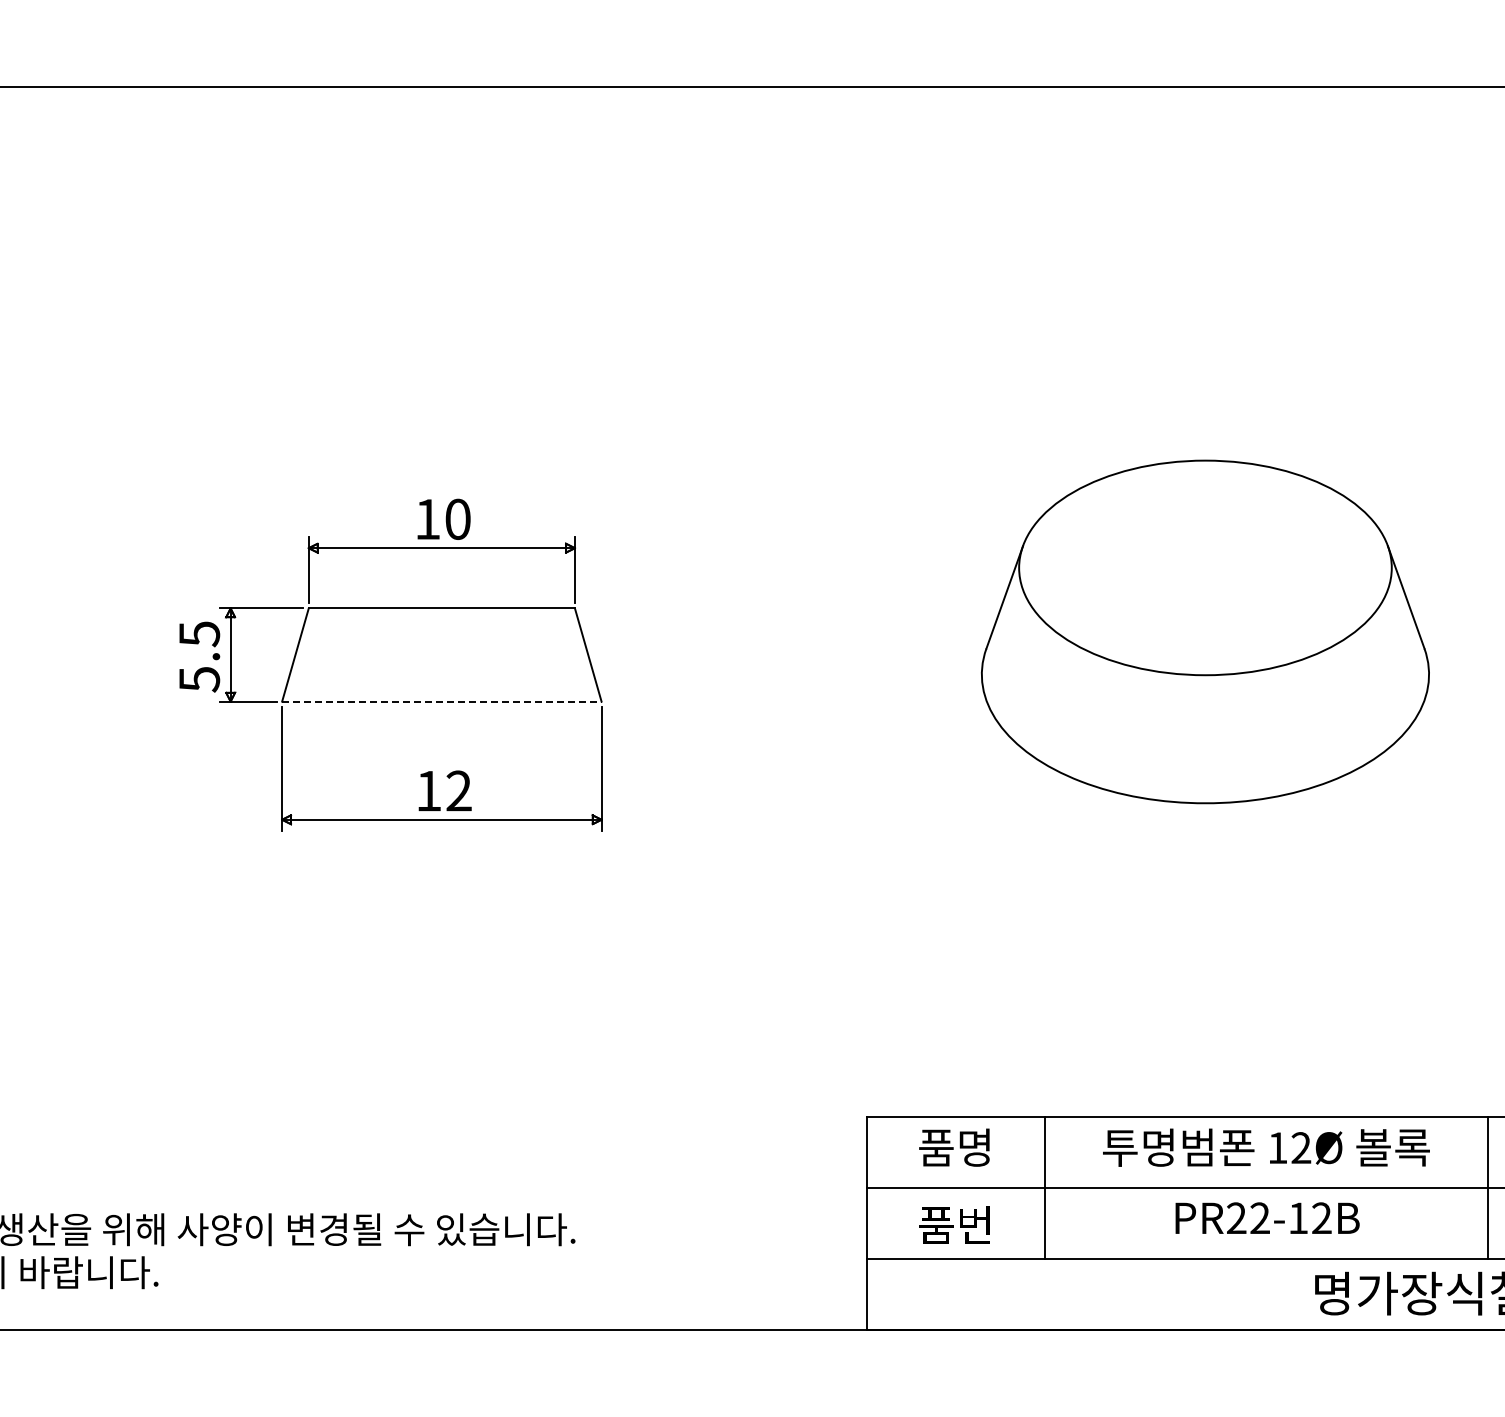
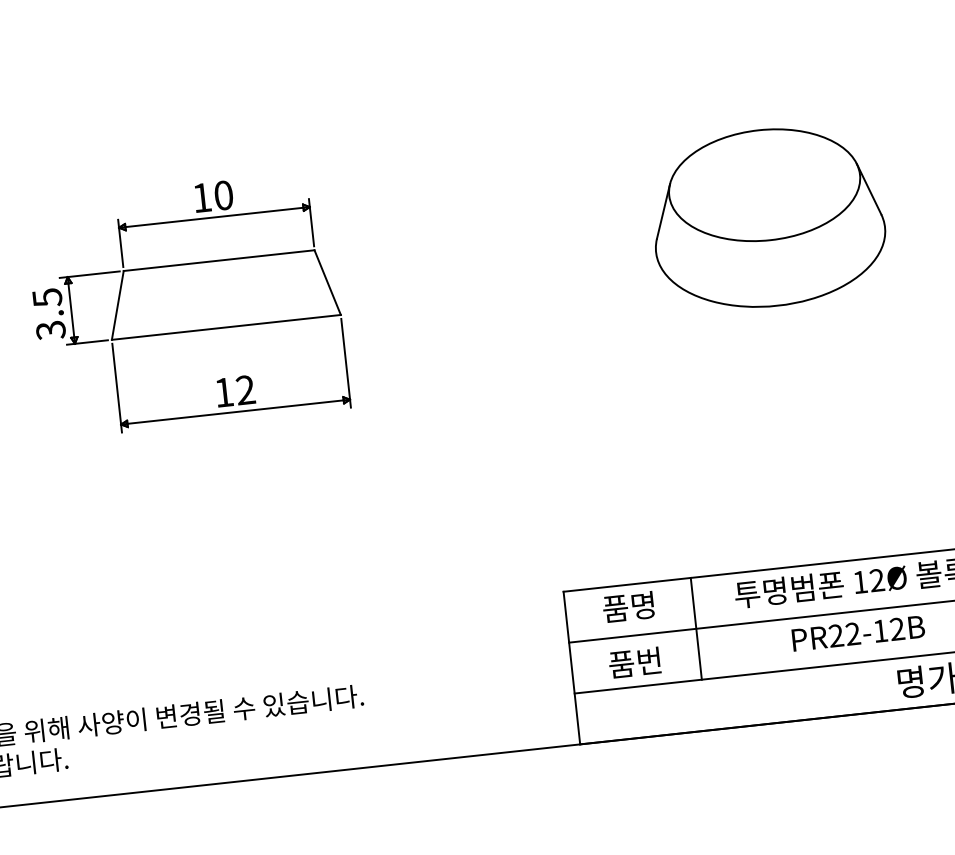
part: (1204, 631) -> (767, 217), size x0.71
text: (198, 679) -> (50, 330), 5.5 -> 3.5
line: (441, 701) -> (226, 327), dashed -> solid

